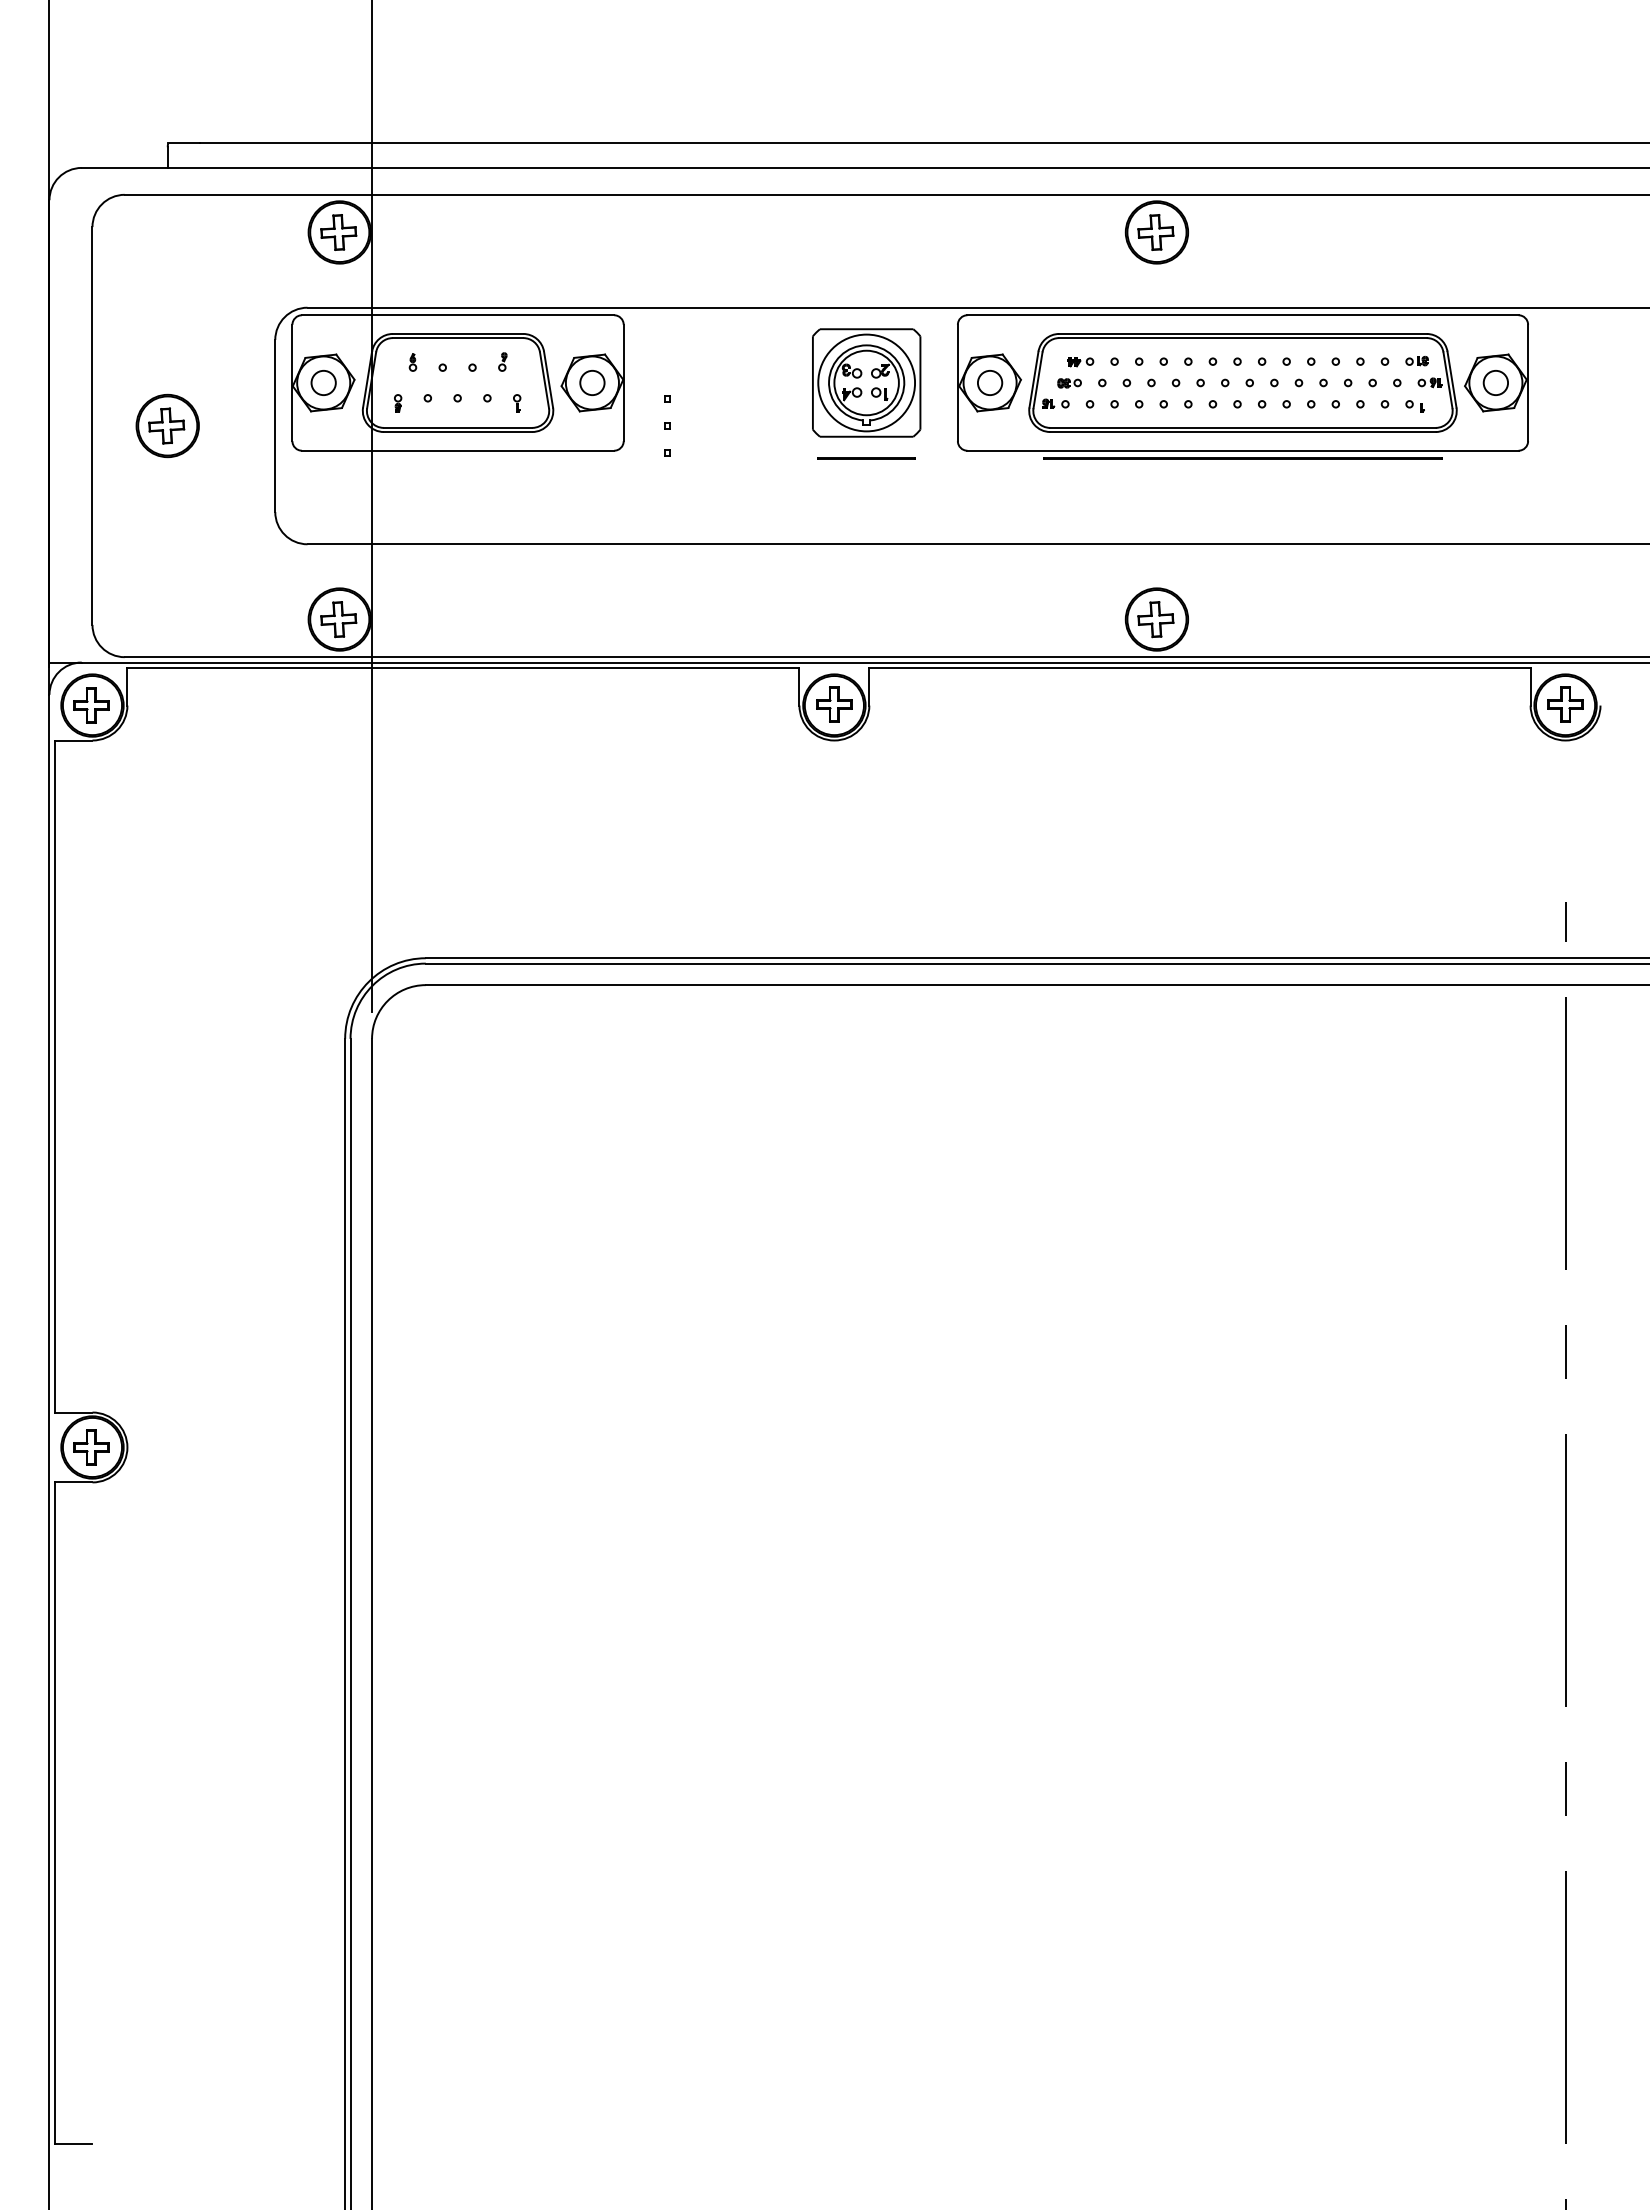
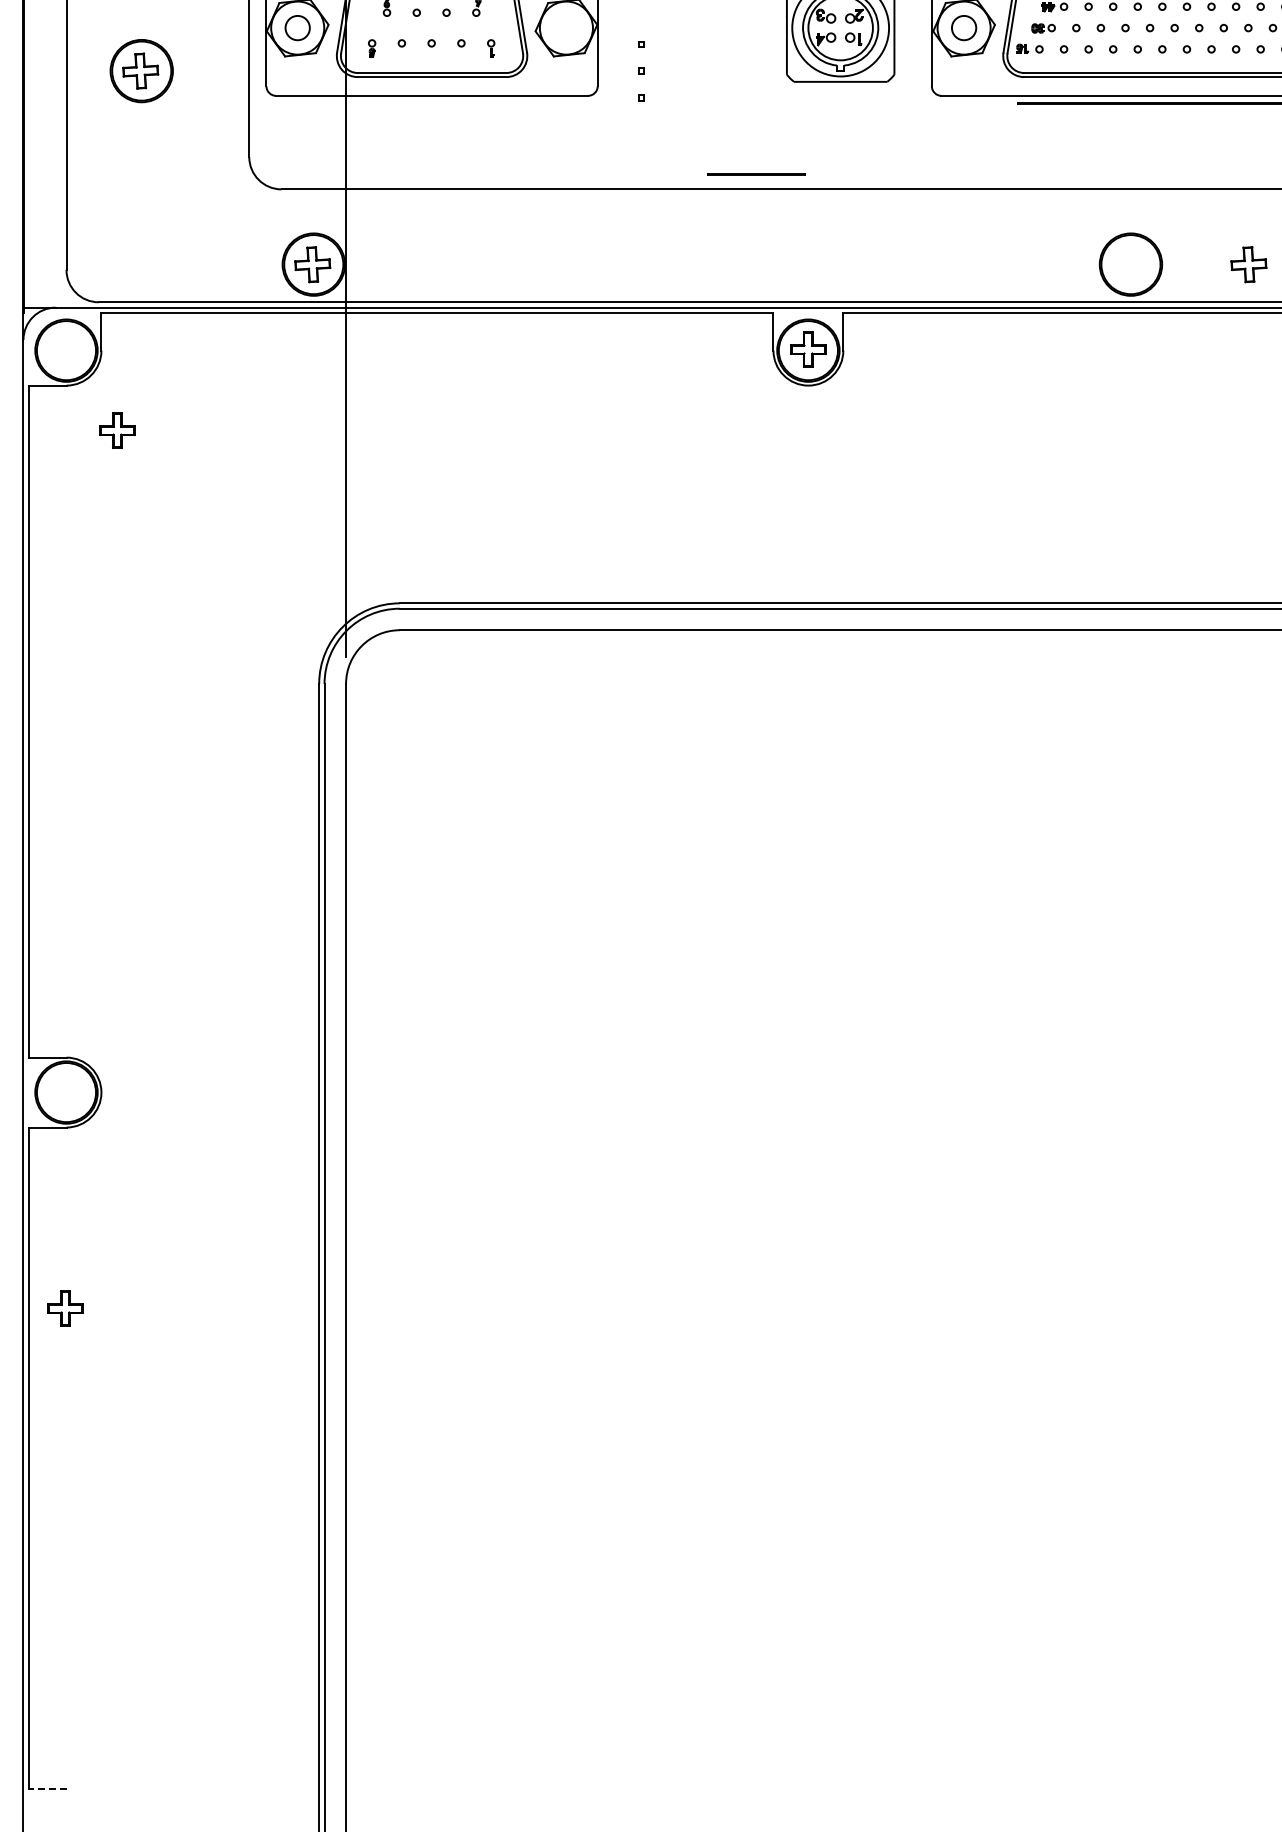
circle: (592, 382) -> (566, 27), removed
line: (866, 458) -> (756, 174), moved
part: (1155, 619) -> (1248, 264), moved
part: (91, 705) -> (117, 430), moved
part: (91, 1447) -> (65, 1308), moved
line: (73, 2143) -> (47, 1788), solid -> dashed

